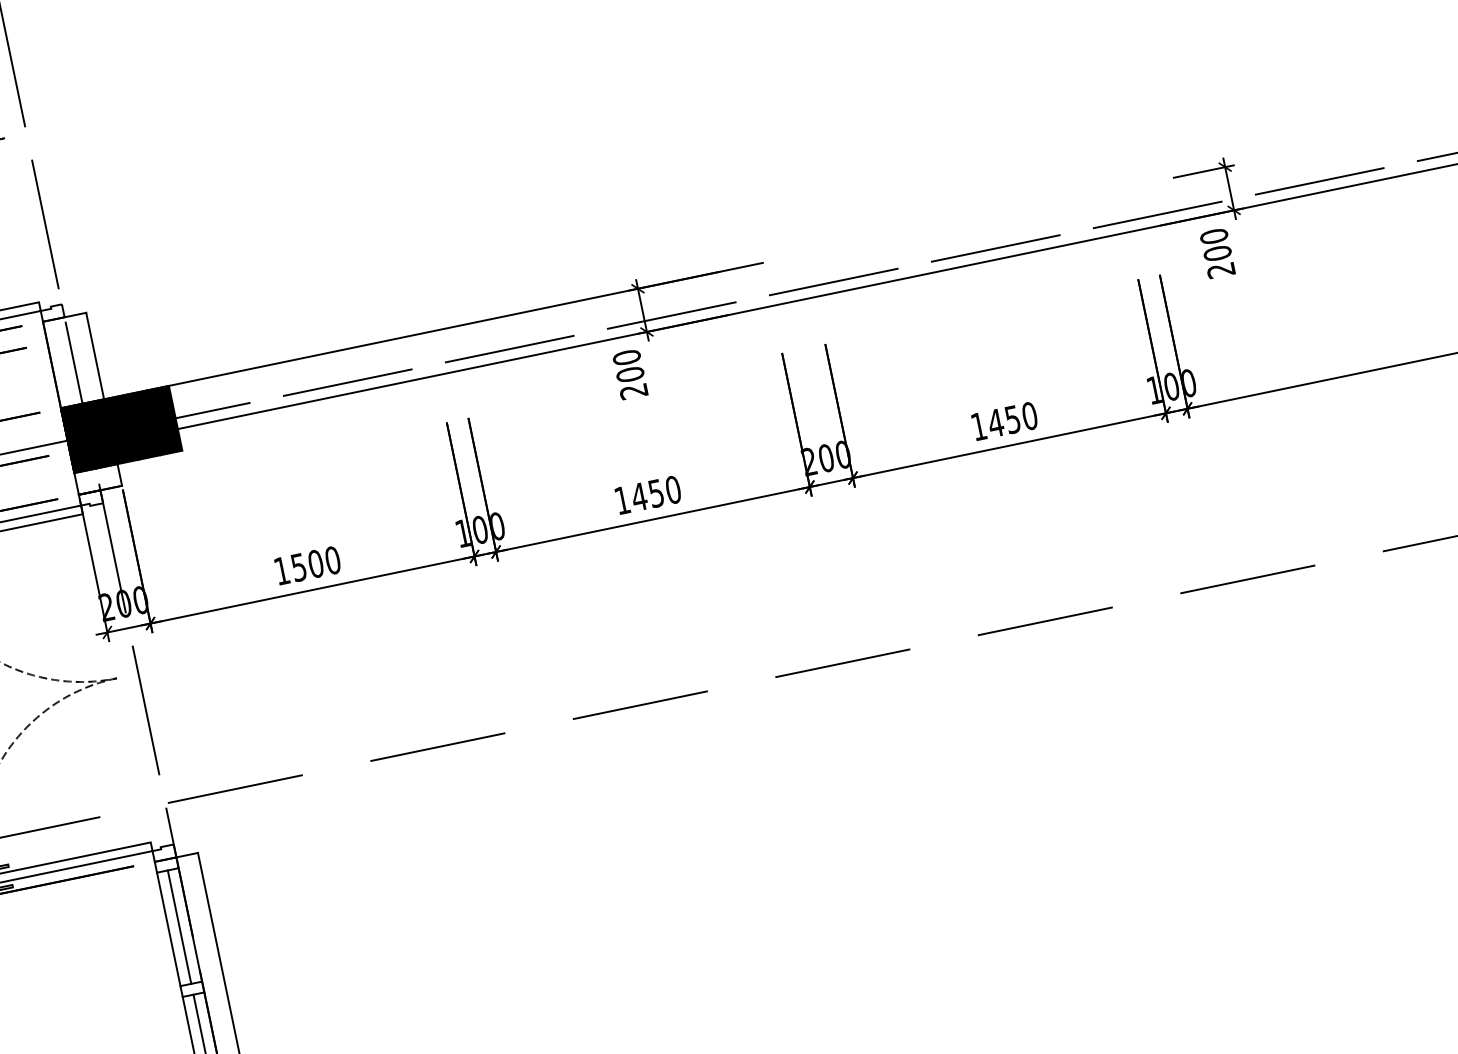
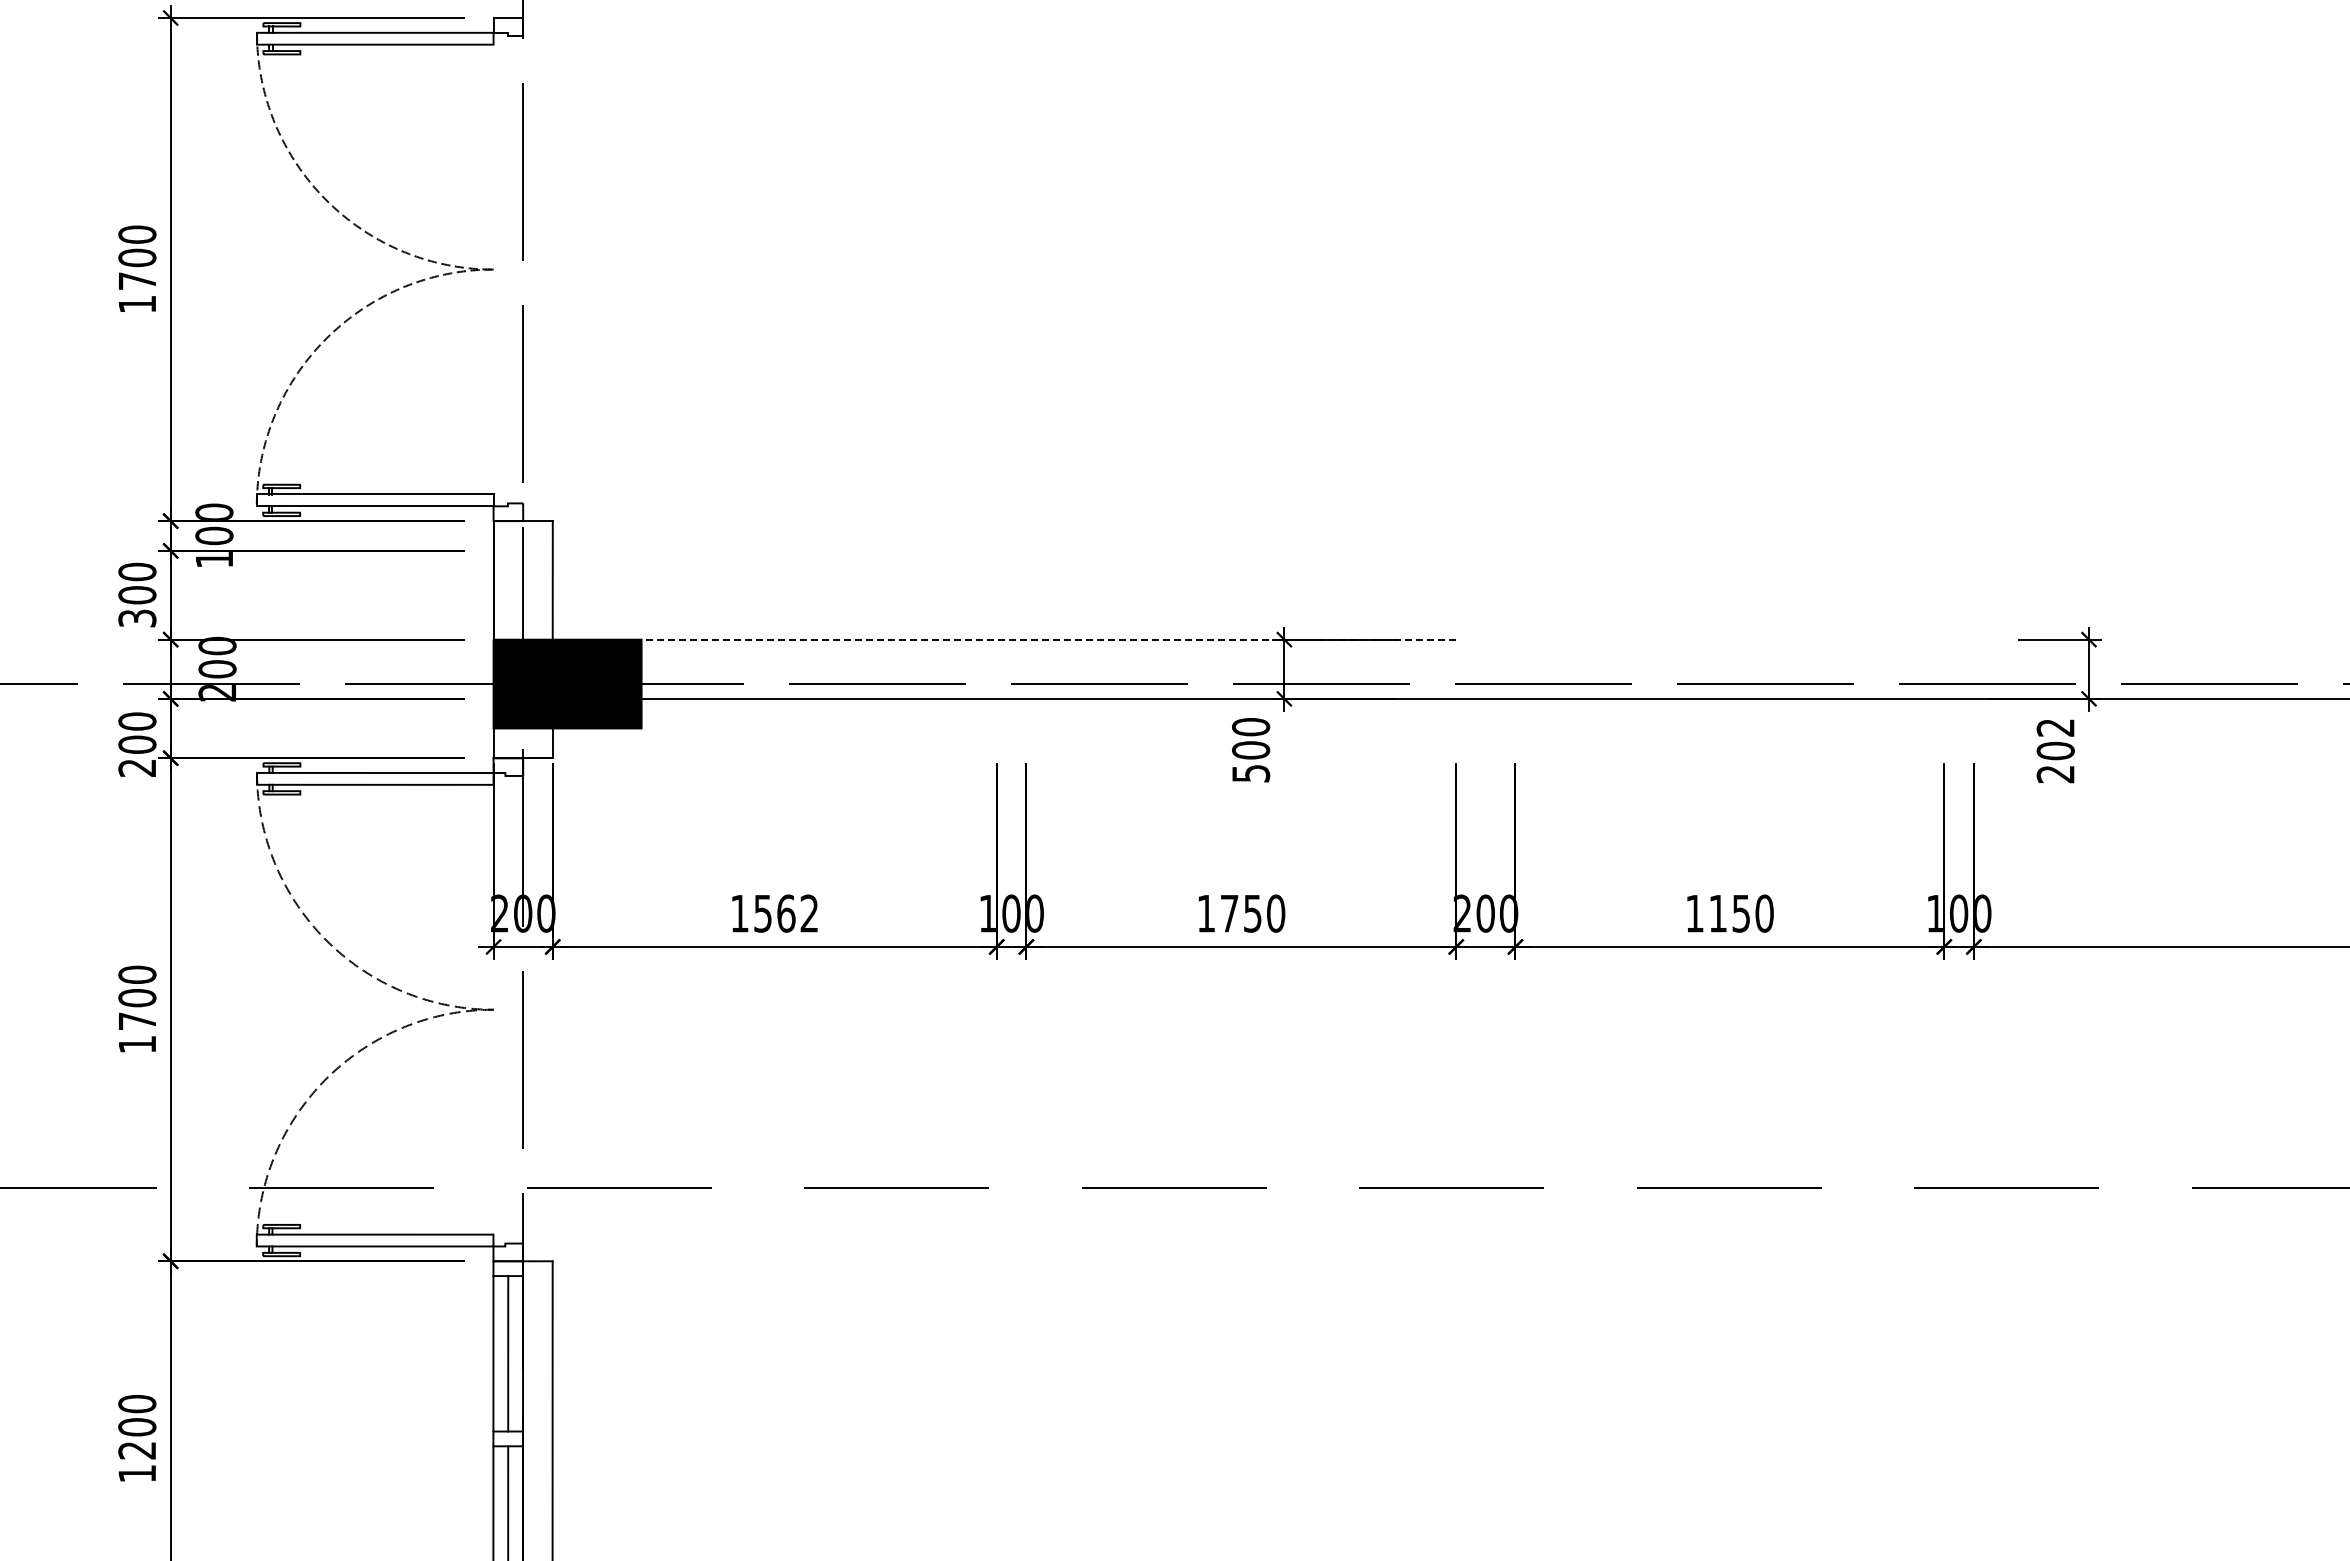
text: (1213, 236) -> (2055, 727), 200 -> 202
line: (433, 331) -> (1003, 639), solid -> dashed
text: (634, 391) -> (1251, 773), 200 -> 500
text: (995, 423) -> (1717, 913), 1450 -> 1150
text: (639, 496) -> (1229, 913), 1450 -> 1750
text: (324, 562) -> (797, 913), 1500 -> 1562

